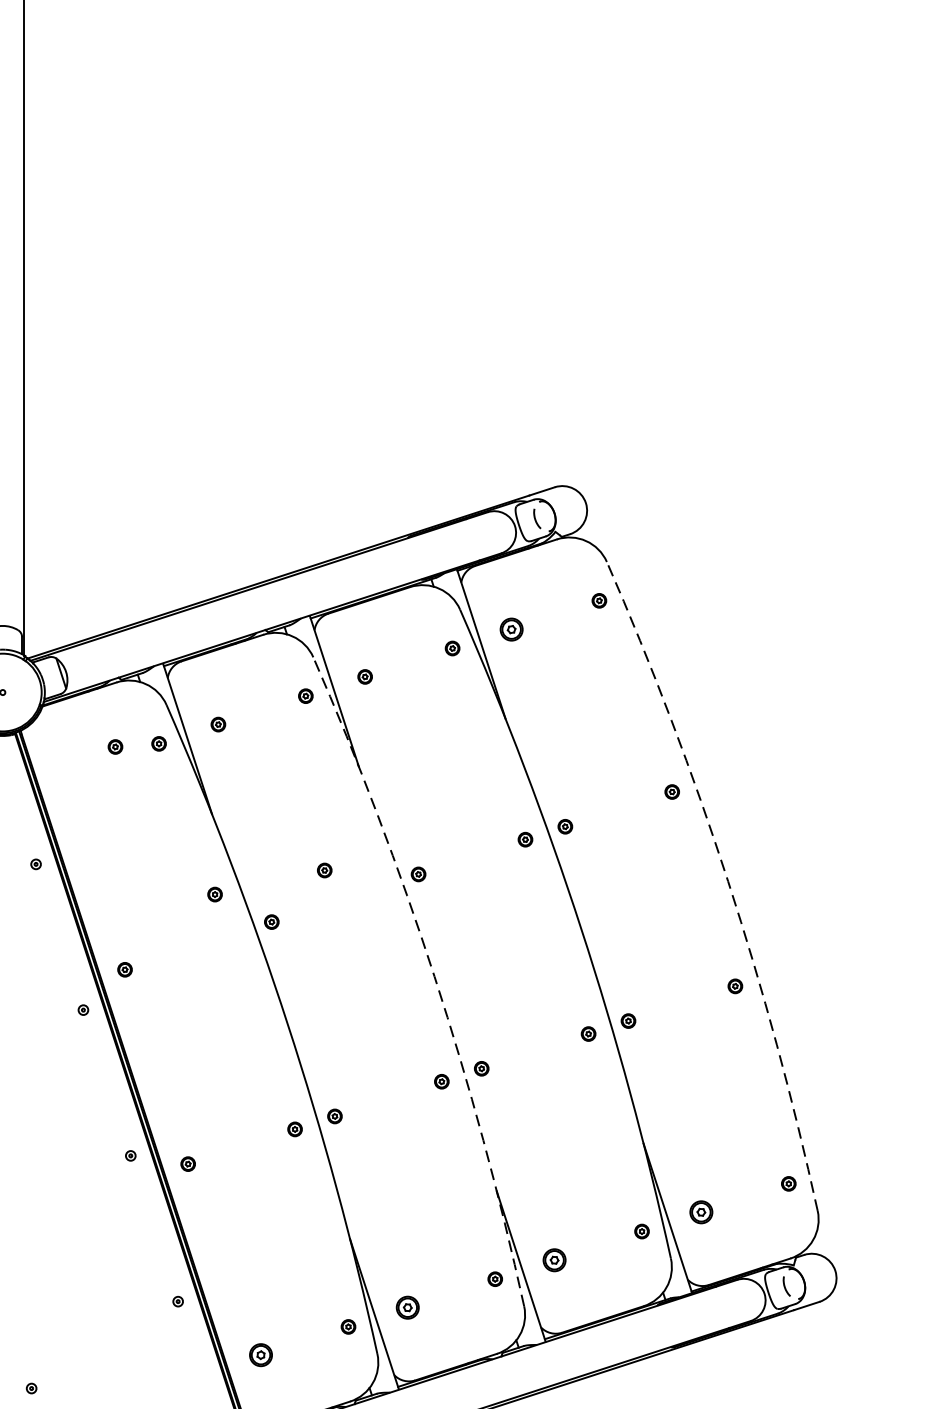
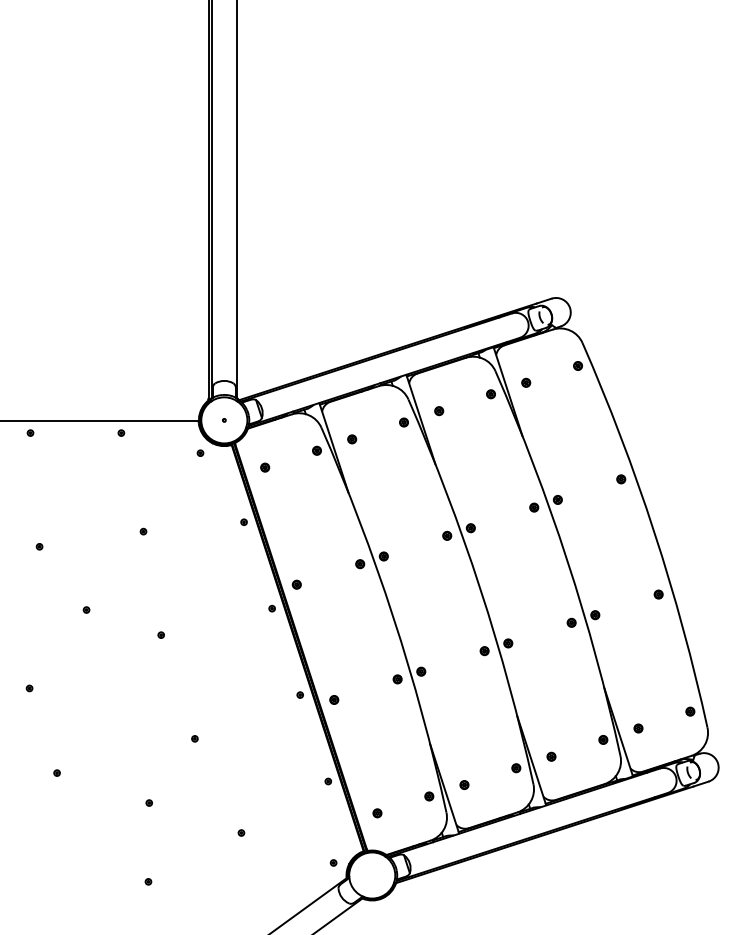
part: (512, 628) -> (526, 382), size x0.62
part: (116, 746) -> (265, 467), moved
part: (325, 869) -> (447, 535), moved
arc: (728, 881) -> (654, 532), dashed -> solid
part: (215, 895) -> (360, 564), moved
arc: (434, 976) -> (480, 588), dashed -> solid
part: (701, 1212) -> (638, 728), size x0.62
part: (554, 1259) -> (551, 756), size x0.62
part: (407, 1306) -> (464, 784), size x0.62
part: (261, 1355) -> (377, 813), size x0.62

